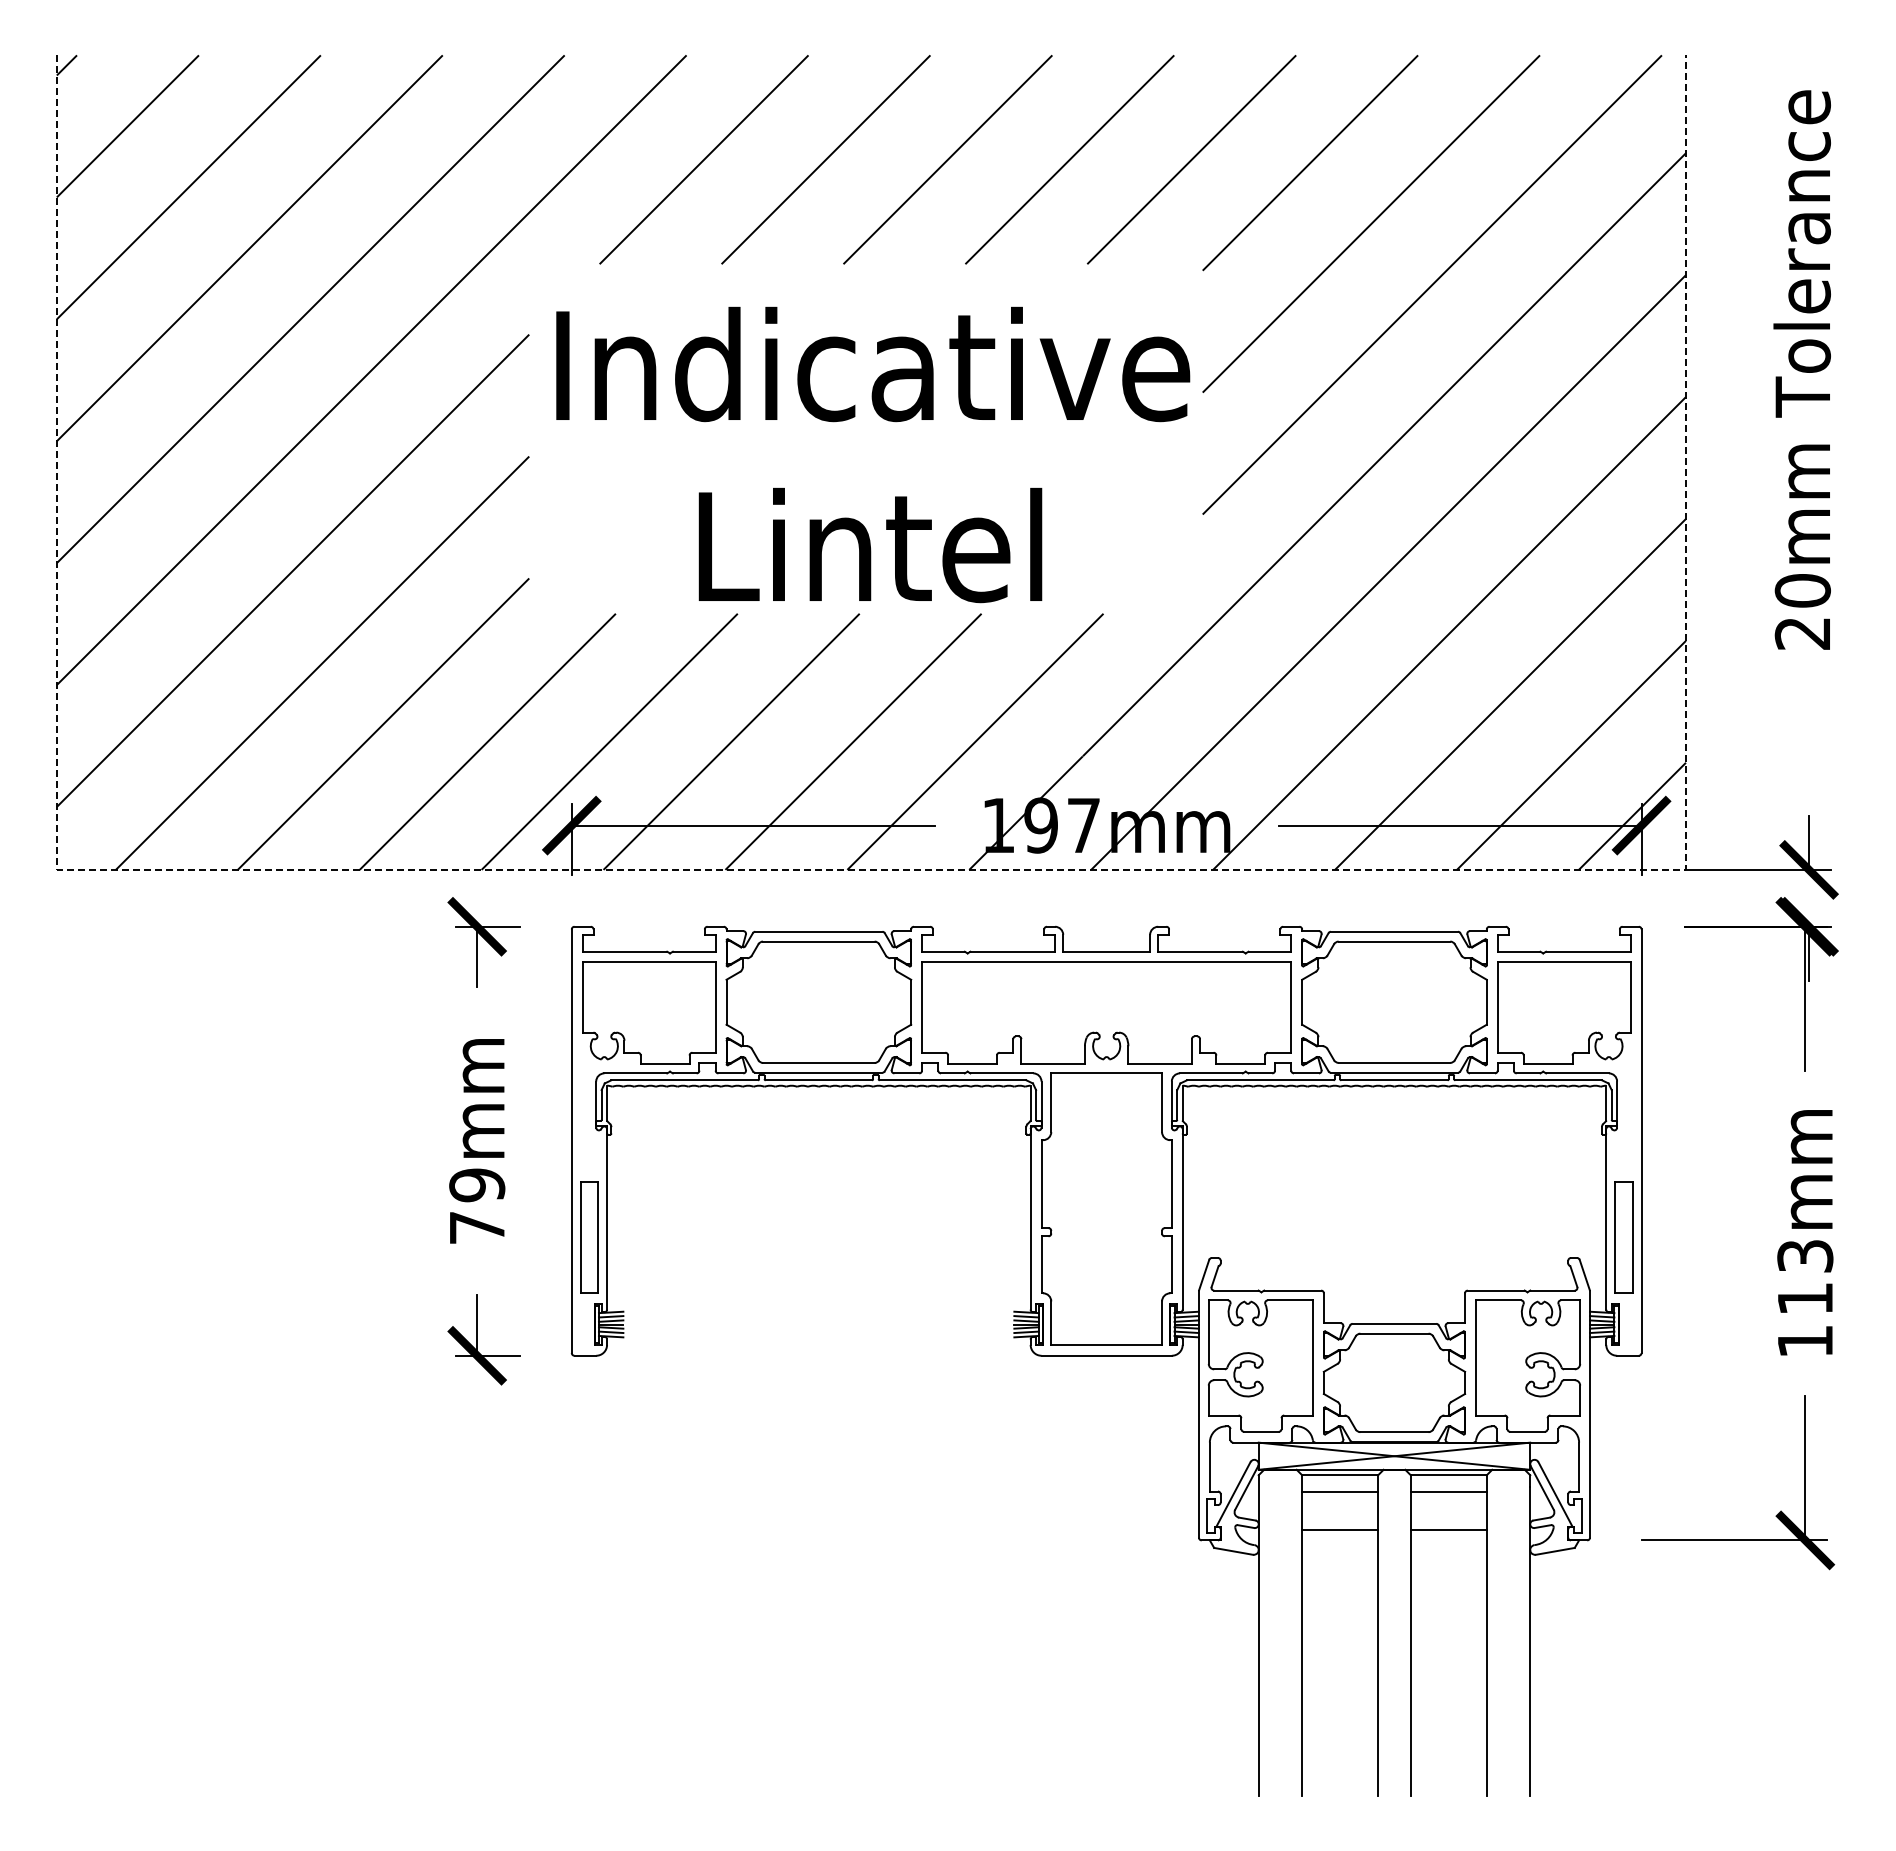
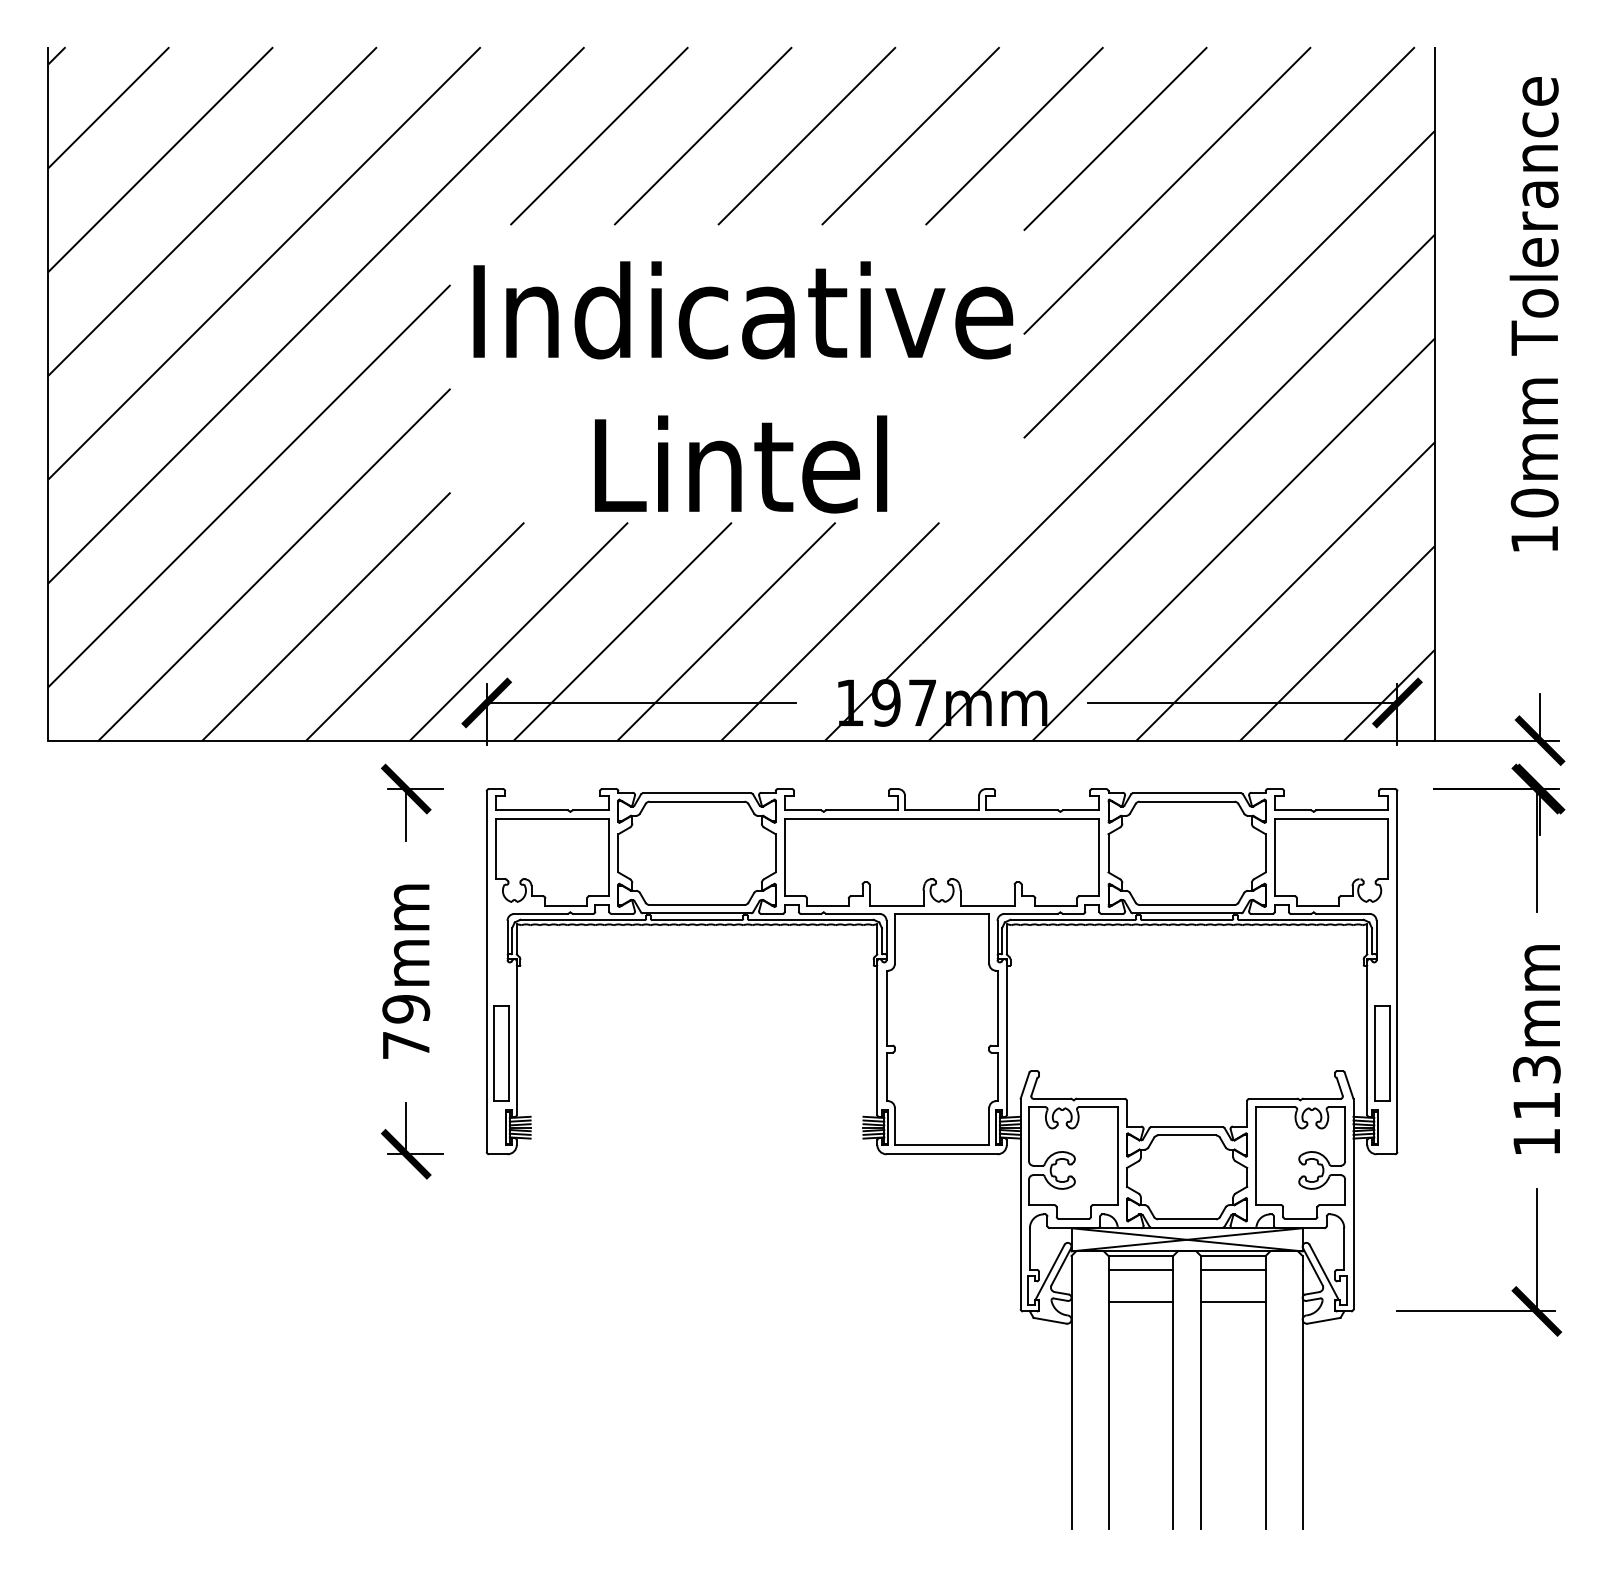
text: (1801, 633) -> (1533, 539), 20mm -> 10mm
line: (871, 869) -> (741, 740), dashed -> solid

